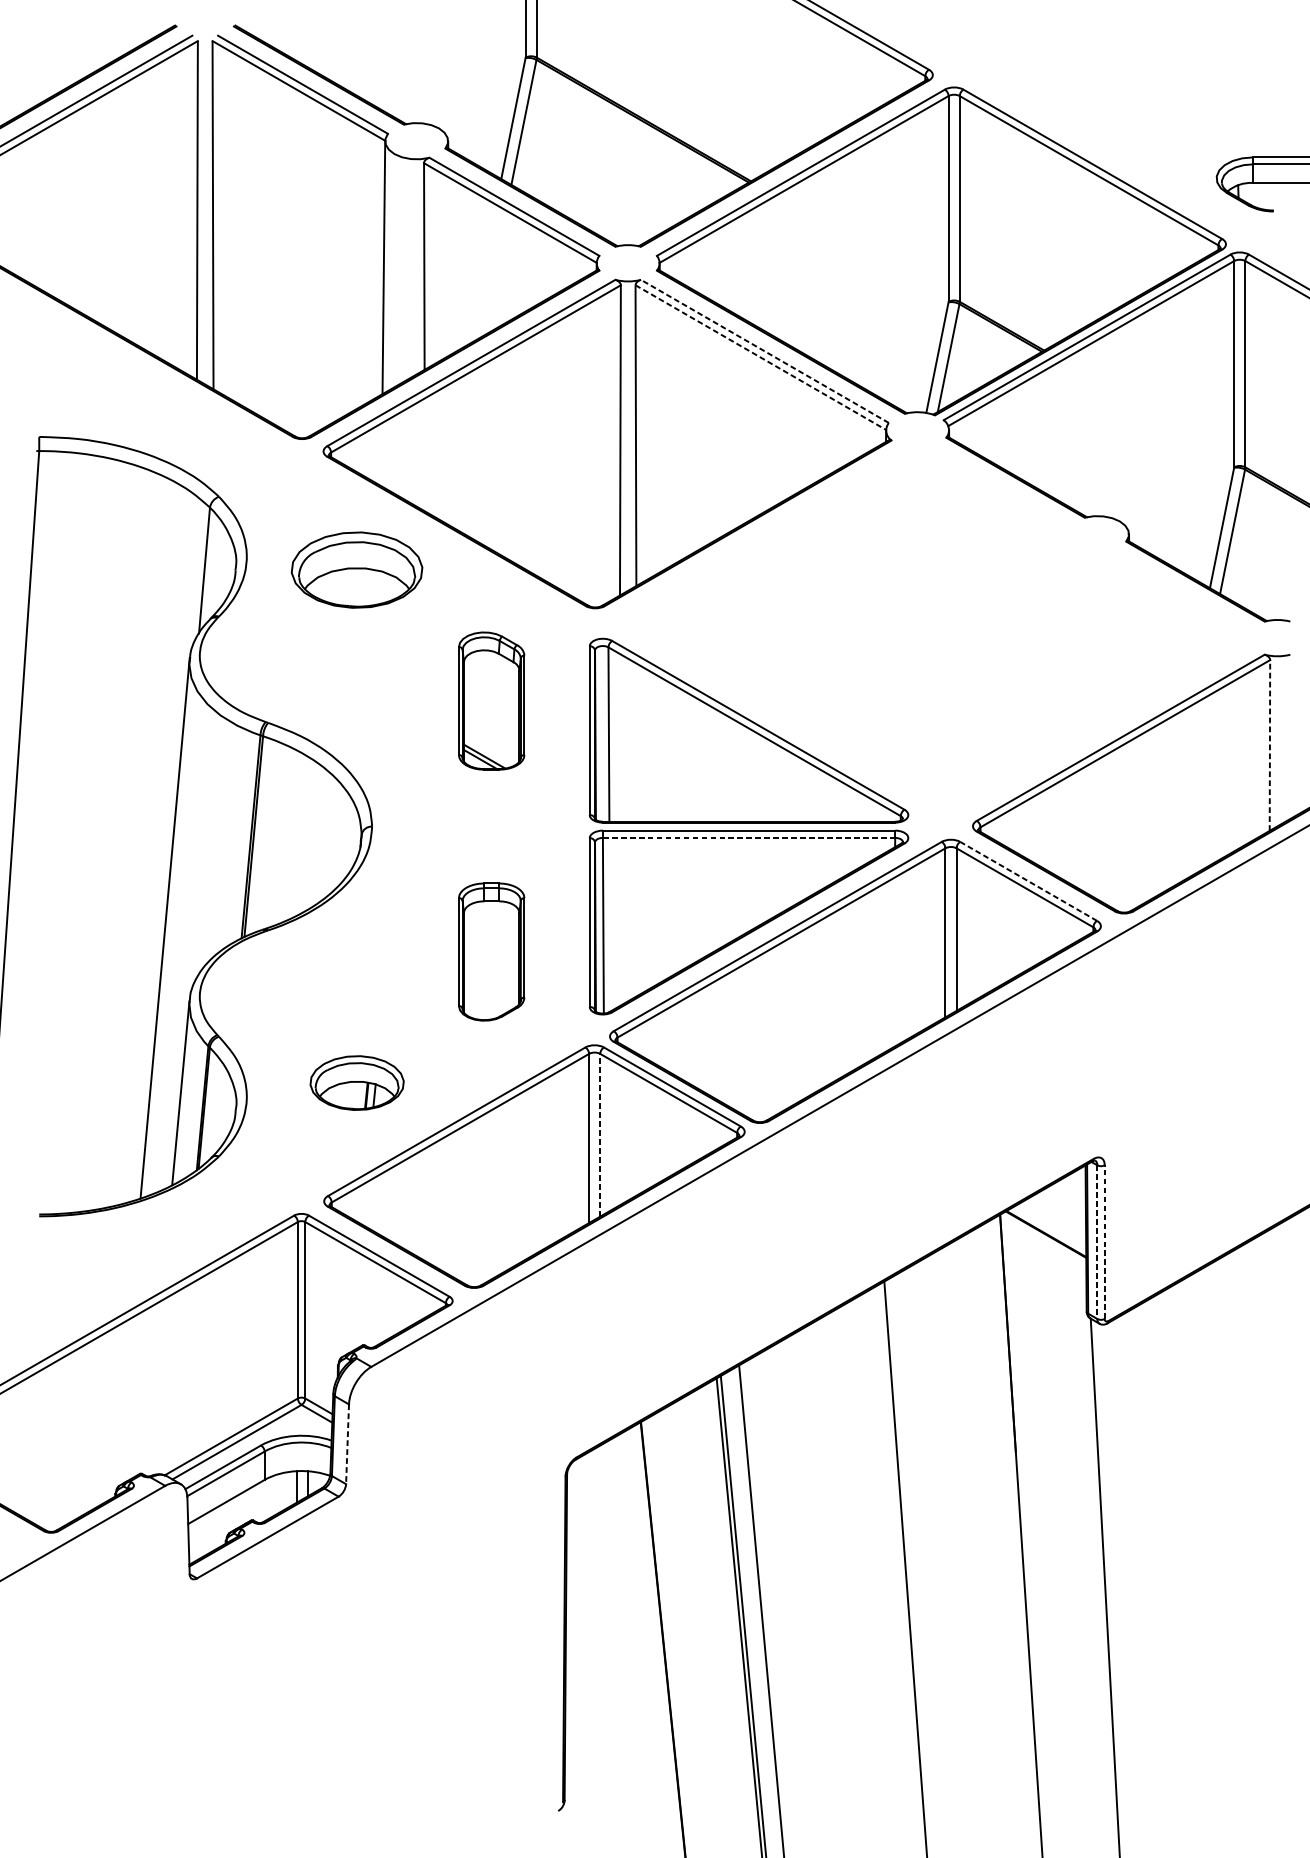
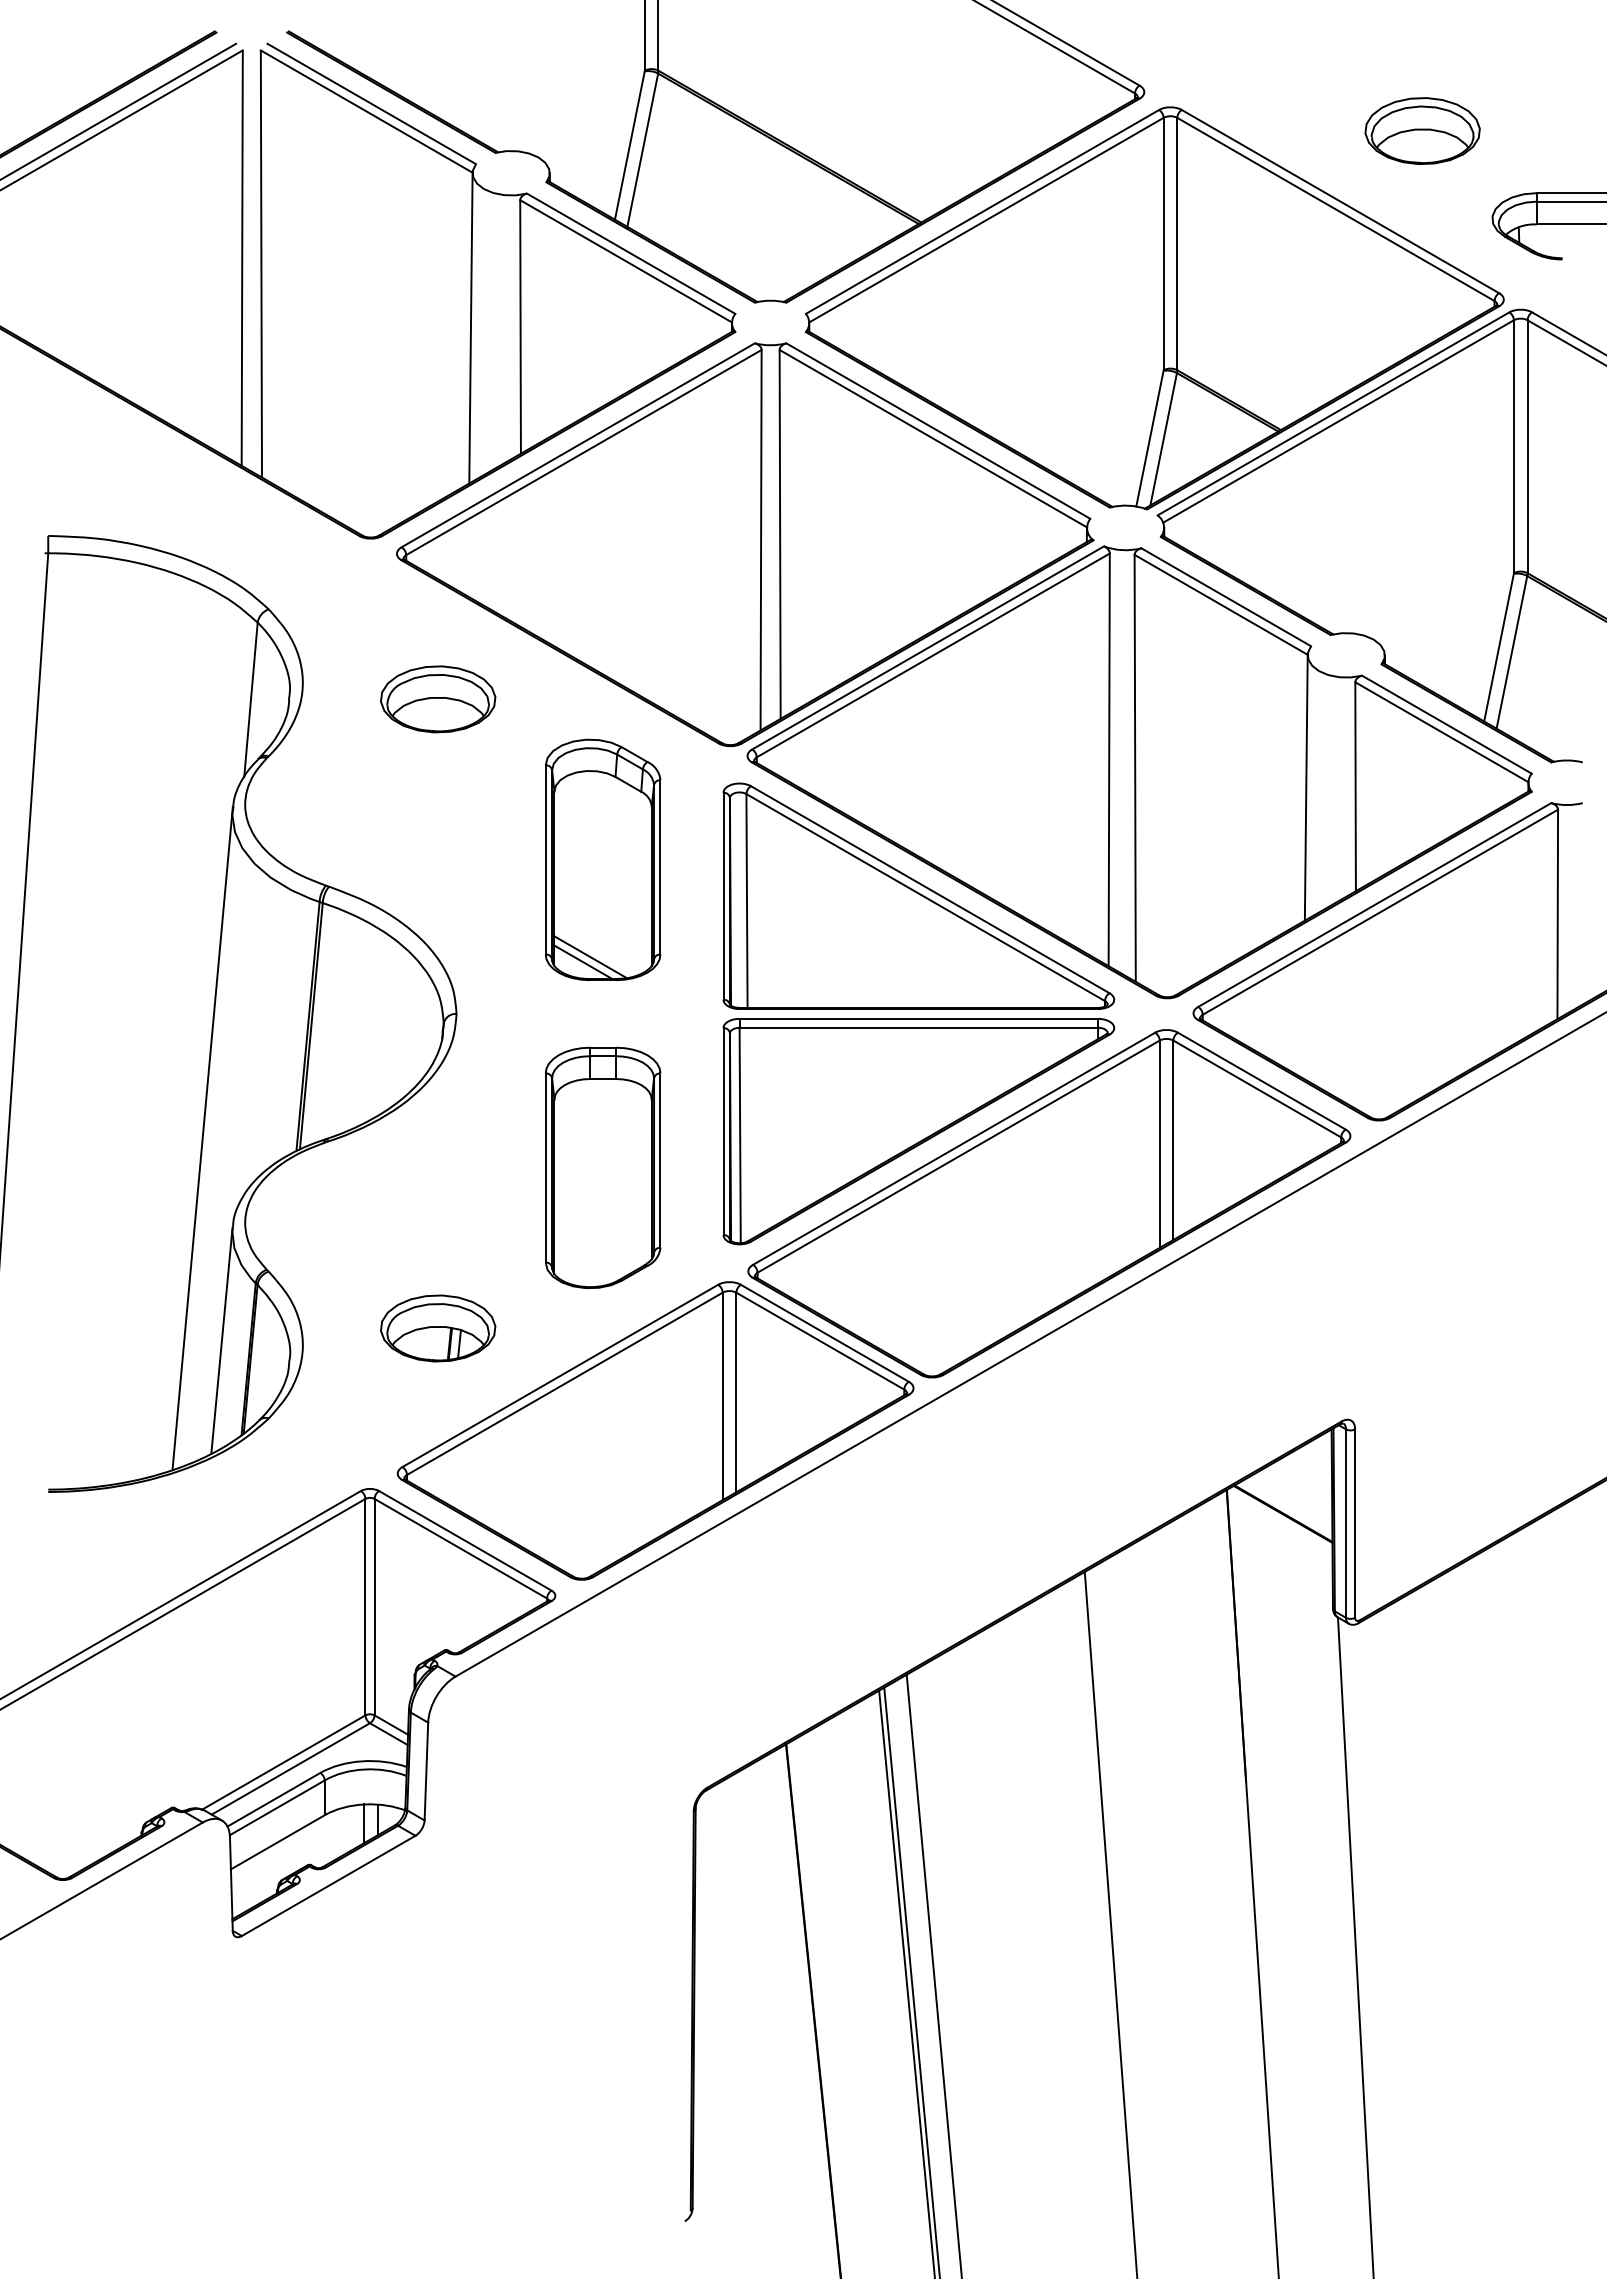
part: (1159, 106) -> (1422, 130), added
line: (764, 350) -> (937, 430), dashed -> solid
line: (760, 357) -> (933, 438), dashed -> solid
part: (357, 570) -> (438, 699), size x0.71
part: (928, 629) -> (1139, 772), added
part: (491, 700) -> (603, 859), size x1.43
line: (1269, 744) -> (1557, 913), dashed -> solid
line: (749, 837) -> (919, 1027), dashed -> solid
line: (1028, 881) -> (1261, 1081), dashed -> solid
part: (491, 951) -> (603, 1167), size x1.43
line: (600, 1135) -> (736, 1392), dashed -> solid
line: (1097, 1242) -> (1346, 1524), dashed -> solid
line: (1105, 1242) -> (1355, 1523), dashed -> solid
line: (347, 1444) -> (426, 1771), dashed -> solid

